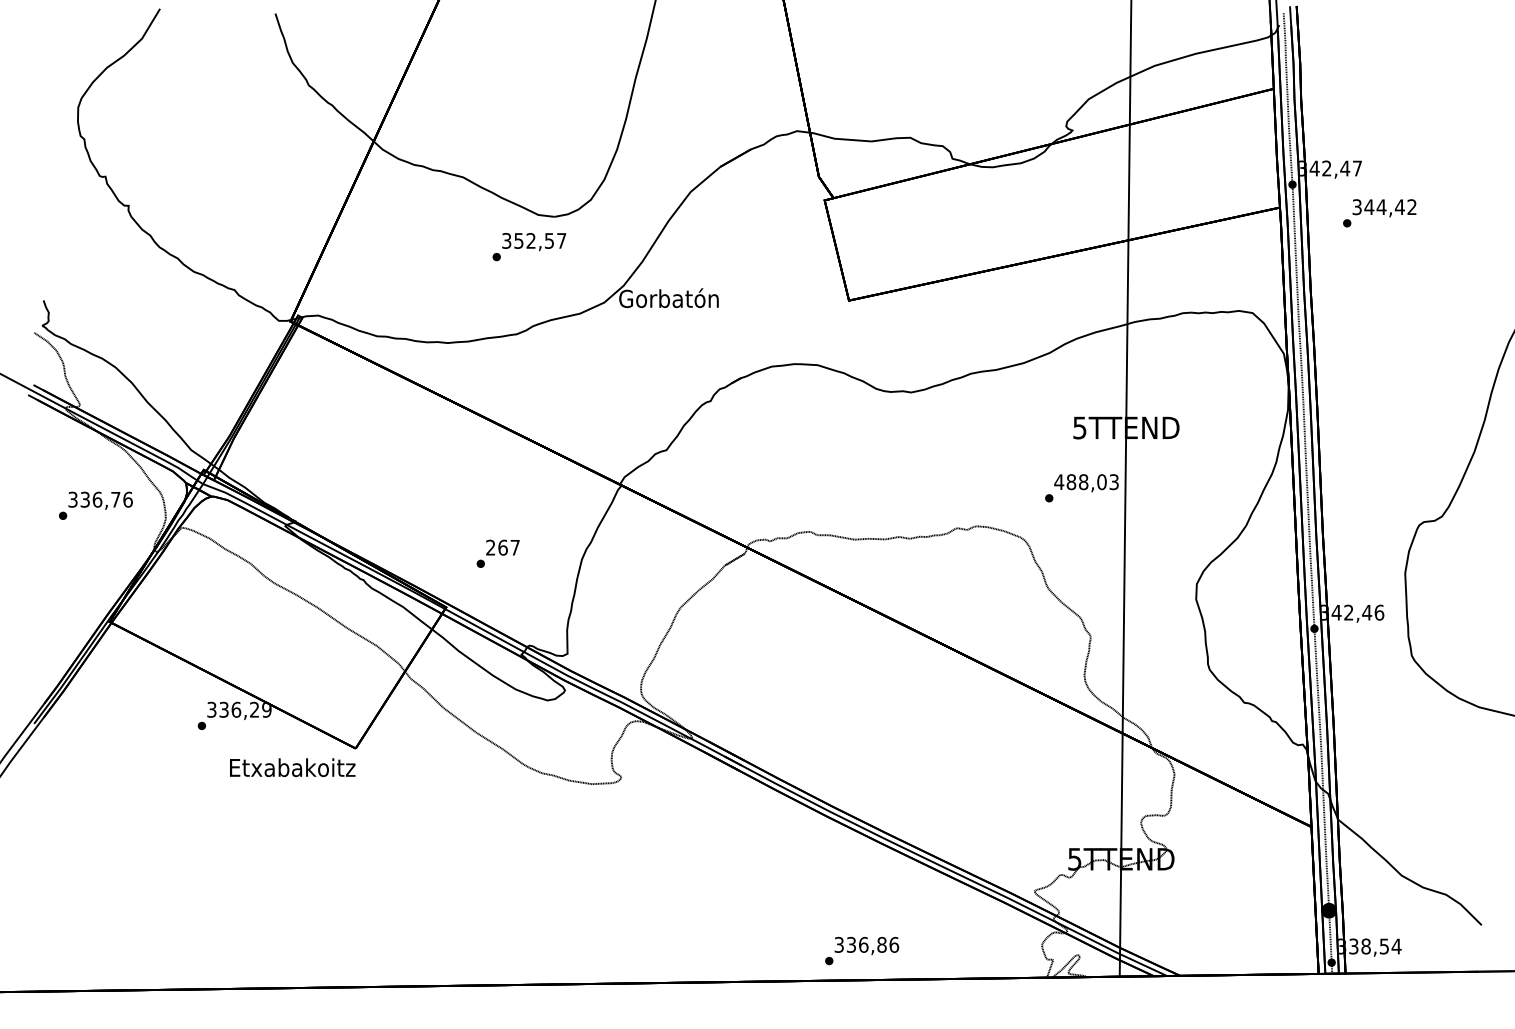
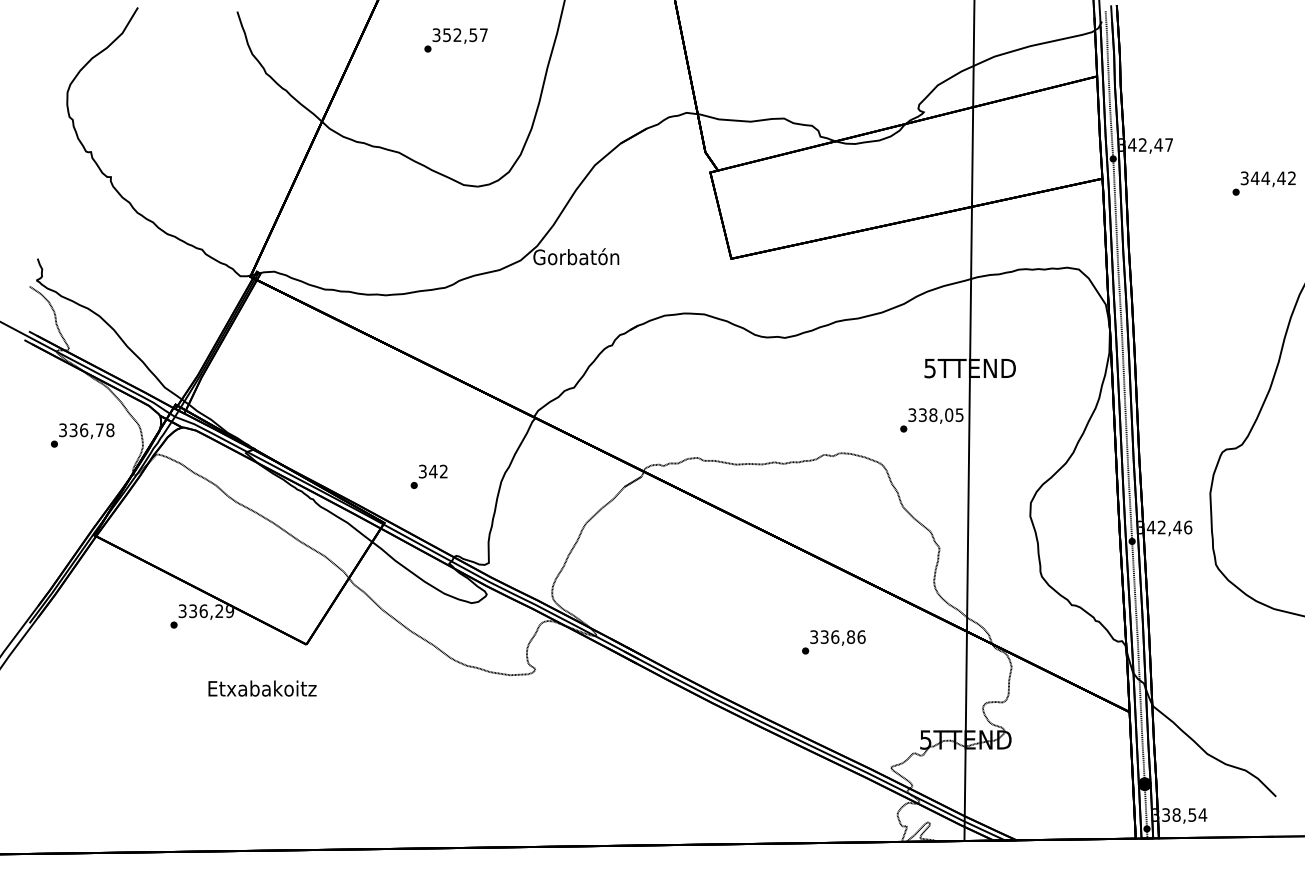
text: (1379, 213) -> (1263, 183), moved
text: (529, 247) -> (456, 40), moved
text: (1086, 482) -> (935, 415), 488,03 -> 338,05
text: (127, 499) -> (109, 430), 336,76 -> 336,78
text: (502, 547) -> (432, 471), 267 -> 342
text: (292, 767) -> (262, 688), moved
text: (862, 951) -> (834, 642), moved

